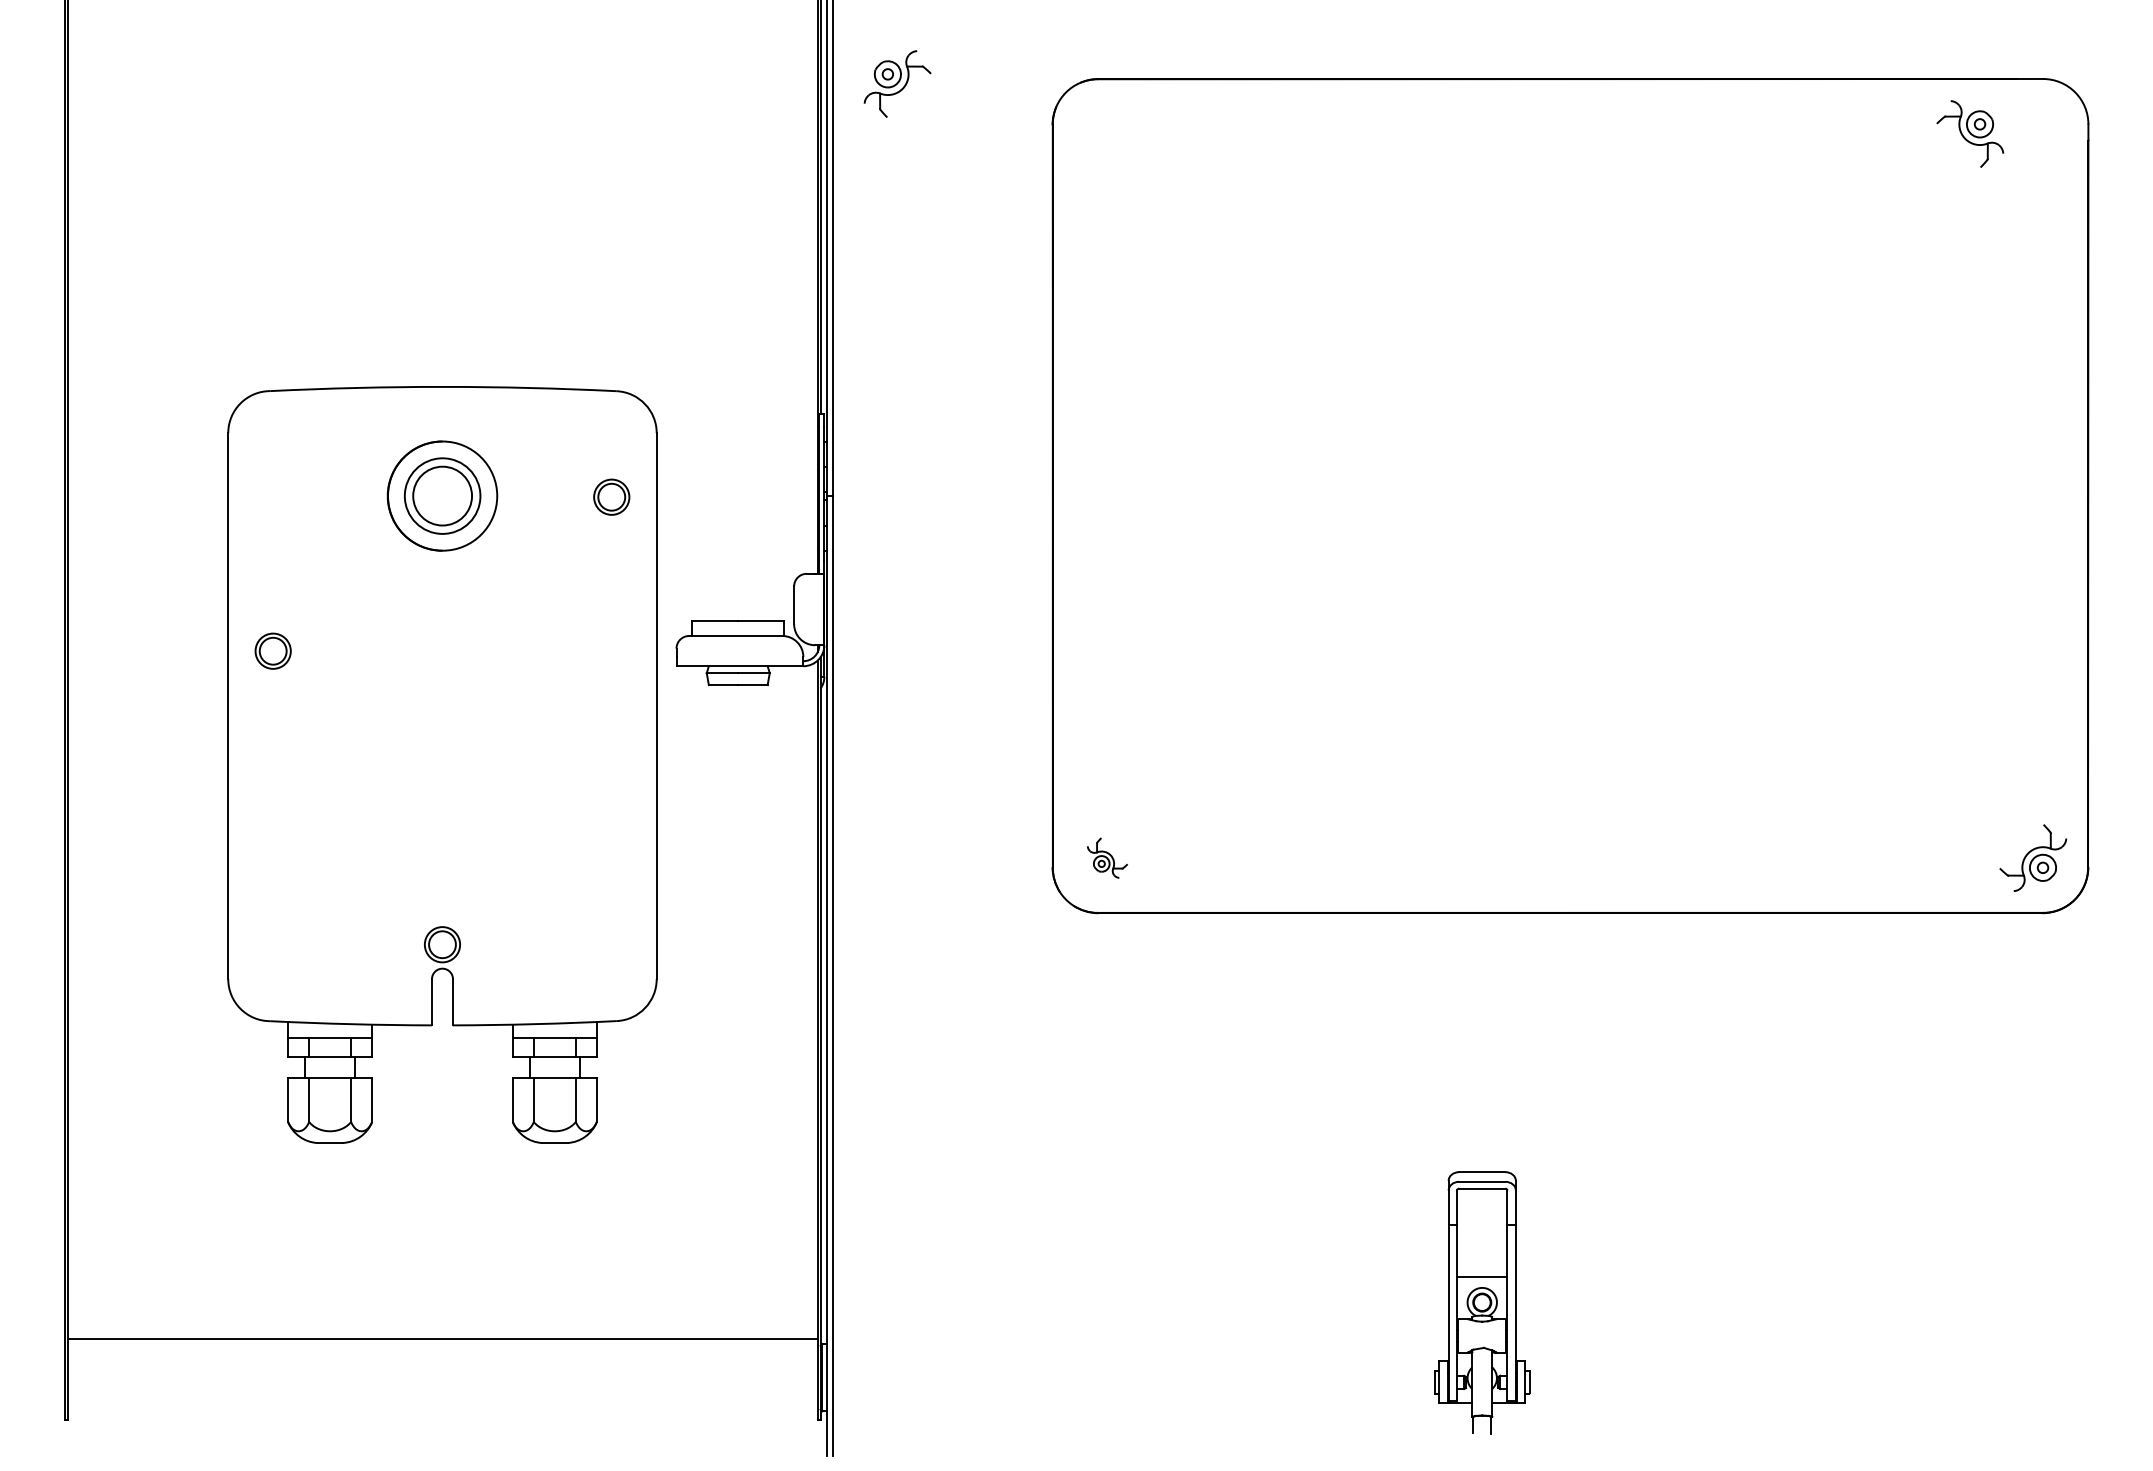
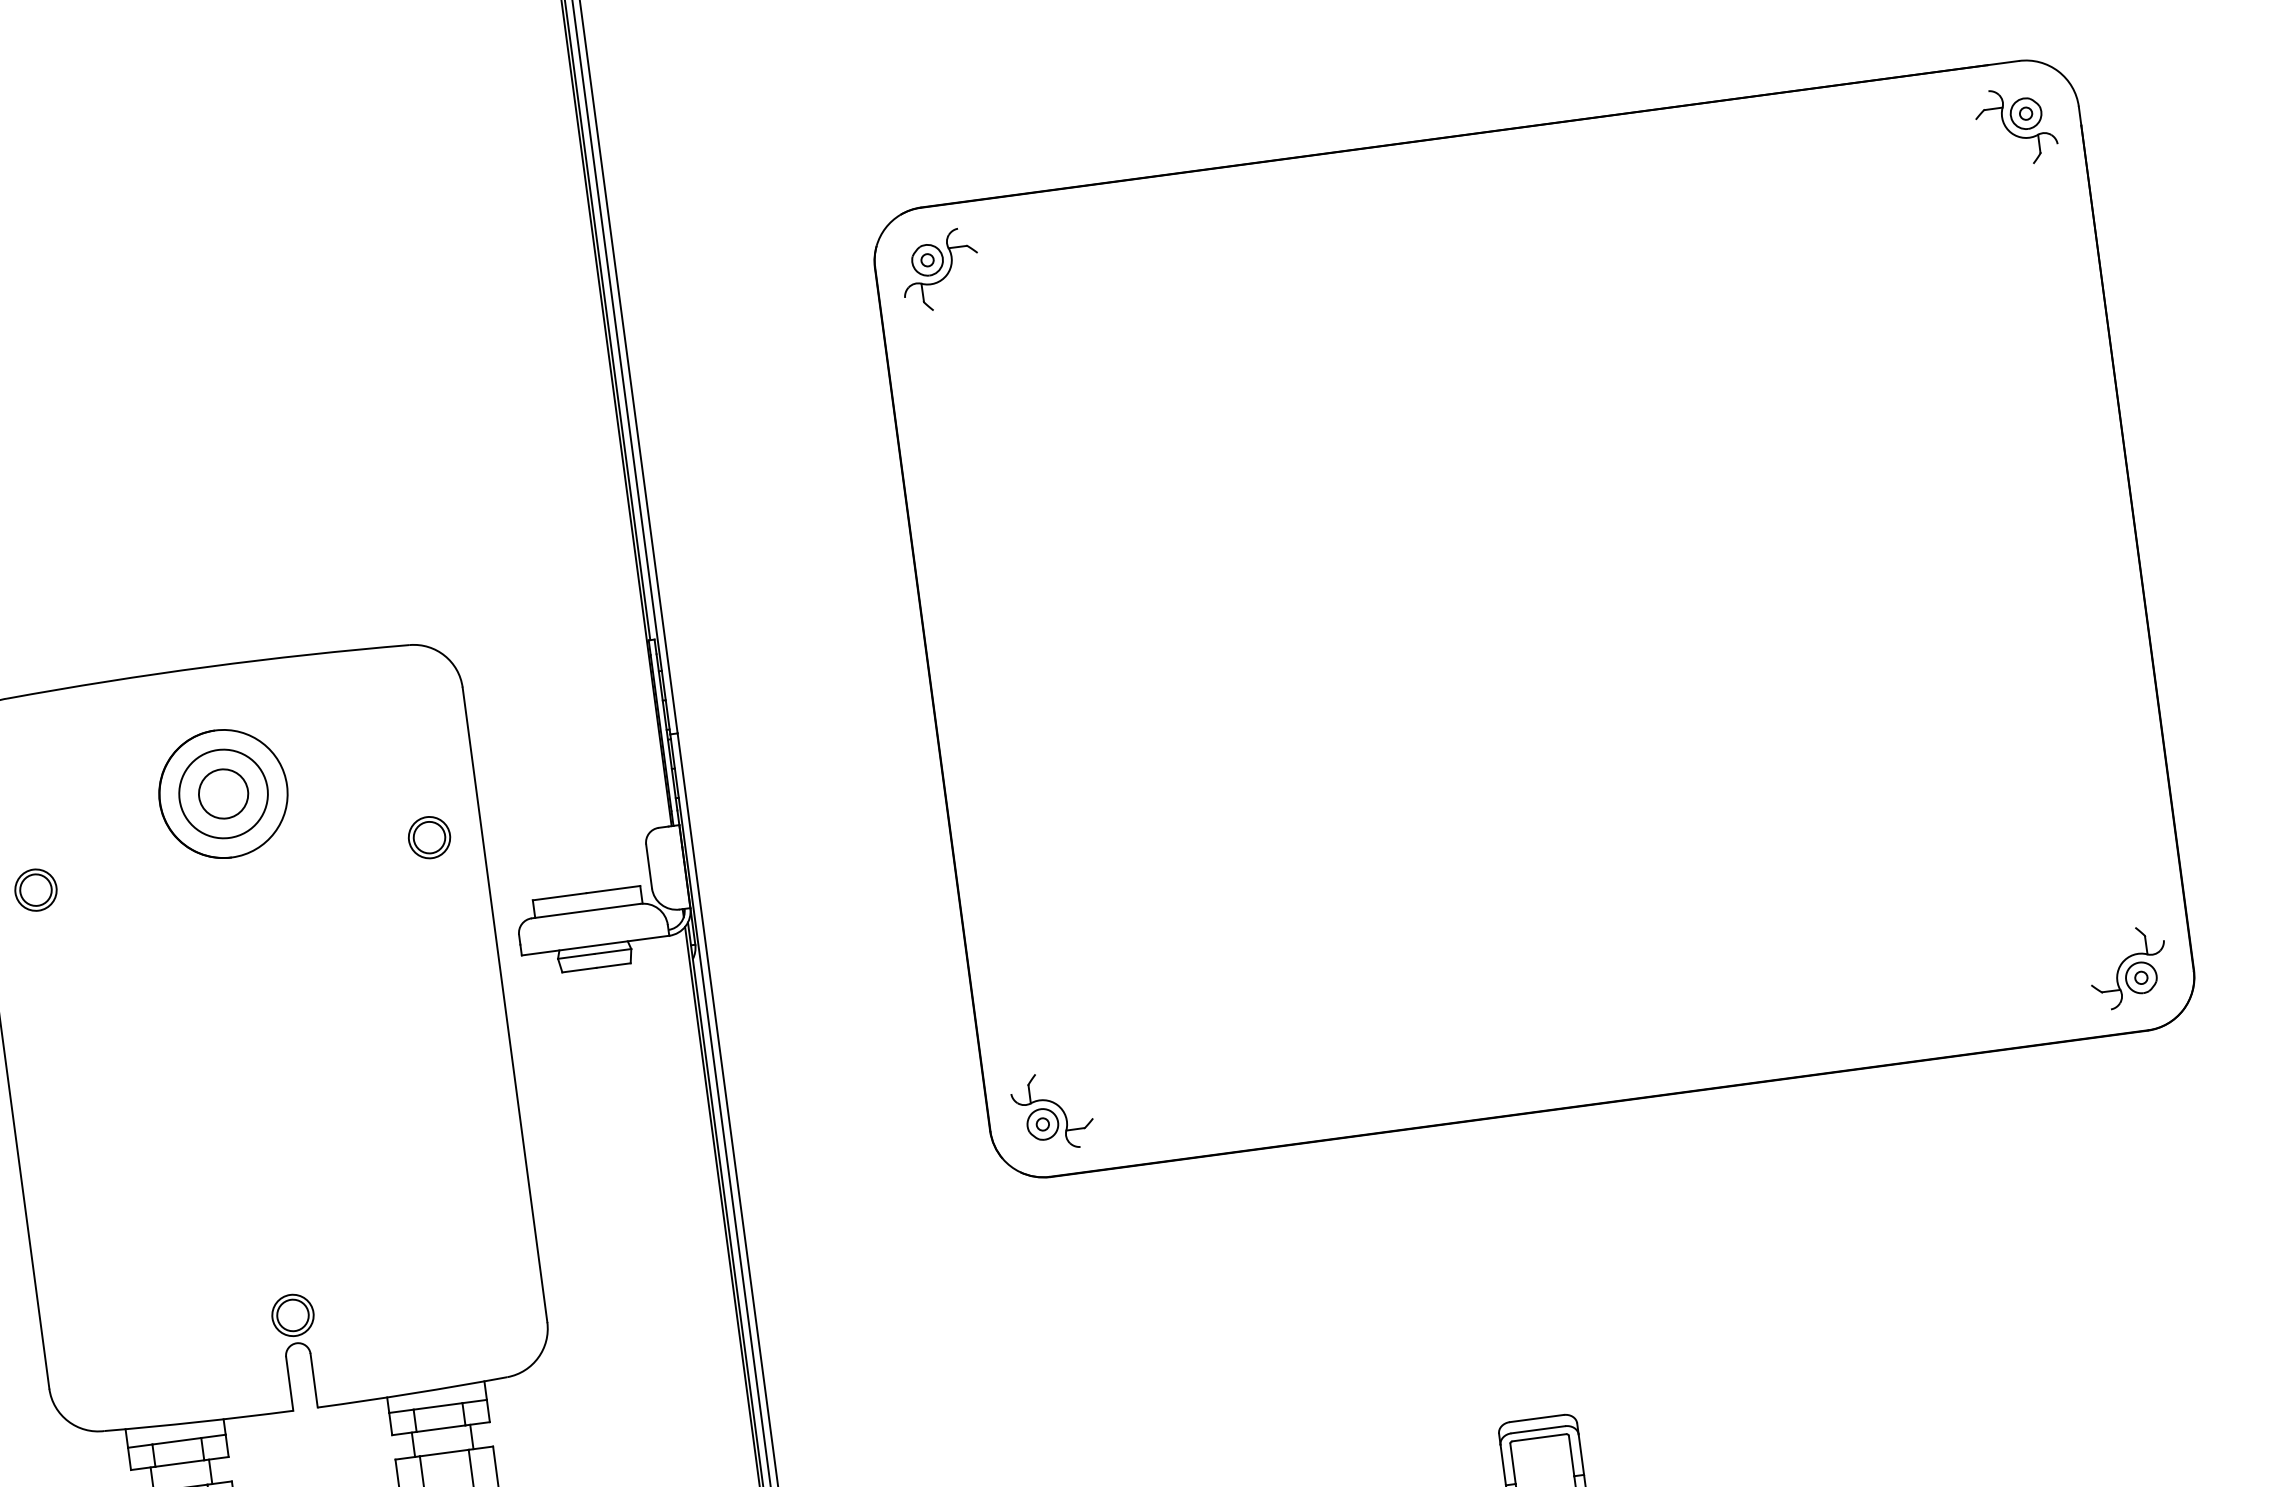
part: (897, 83) -> (940, 269), moved
part: (1970, 133) -> (2016, 125), moved
circle: (442, 496) -> (223, 794), size x0.71
part: (611, 496) -> (429, 836), moved
part: (272, 650) -> (35, 889), moved
part: (1107, 857) -> (1052, 1110), size x1.67

